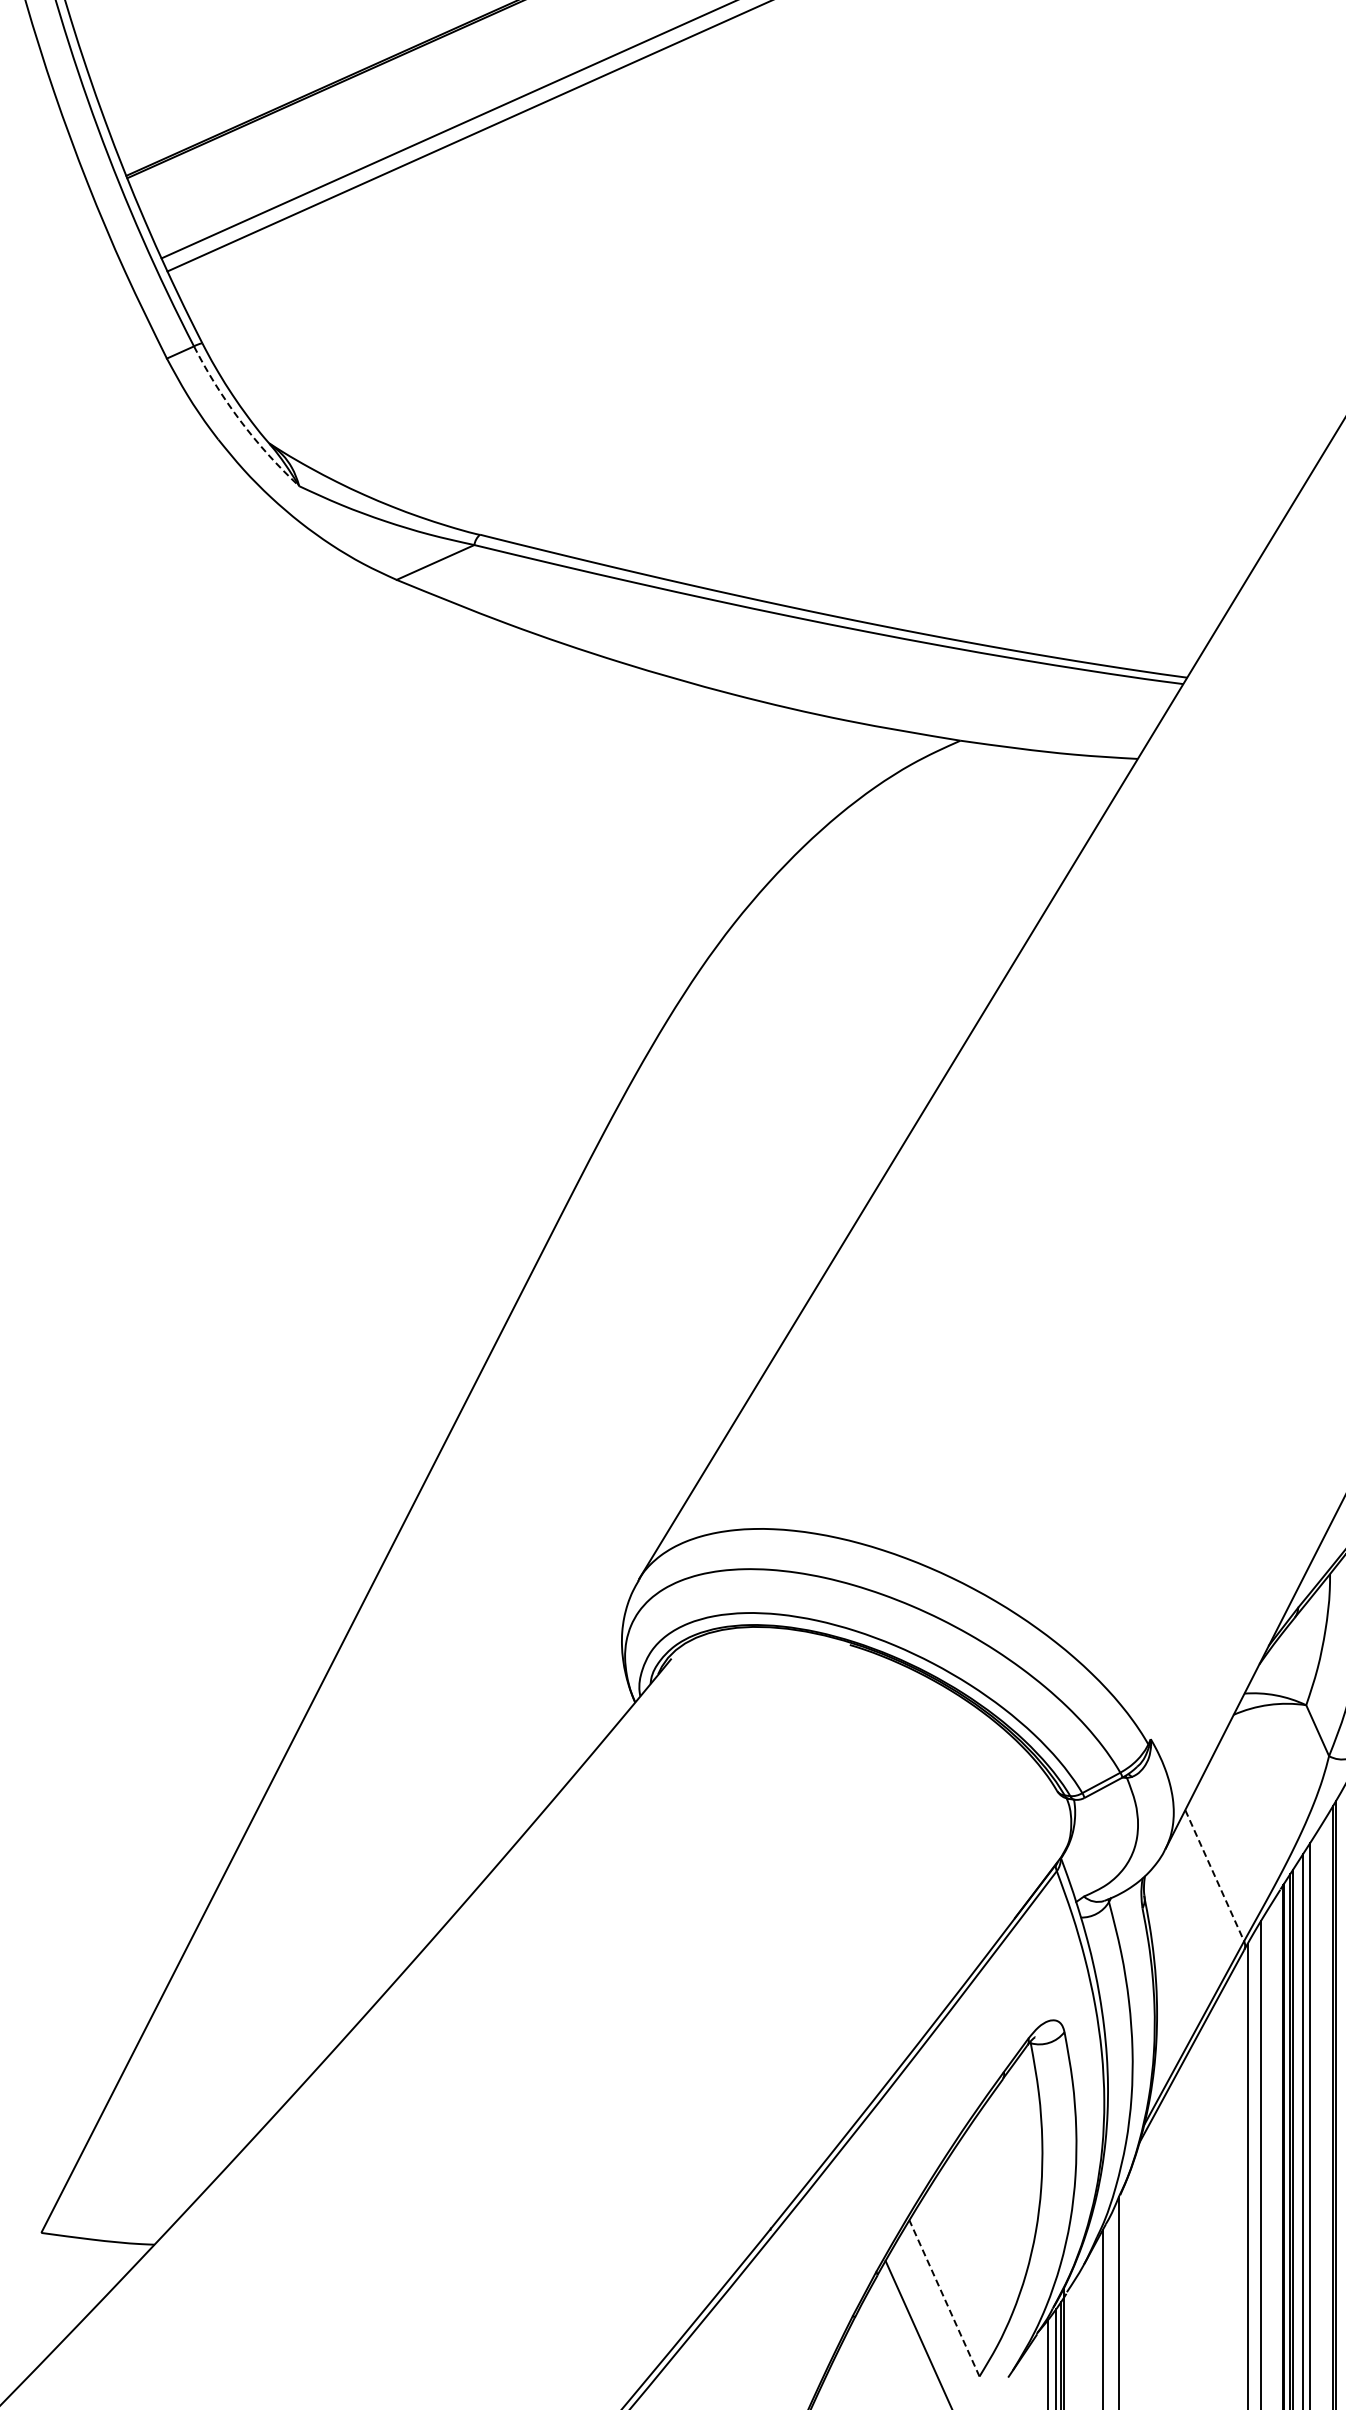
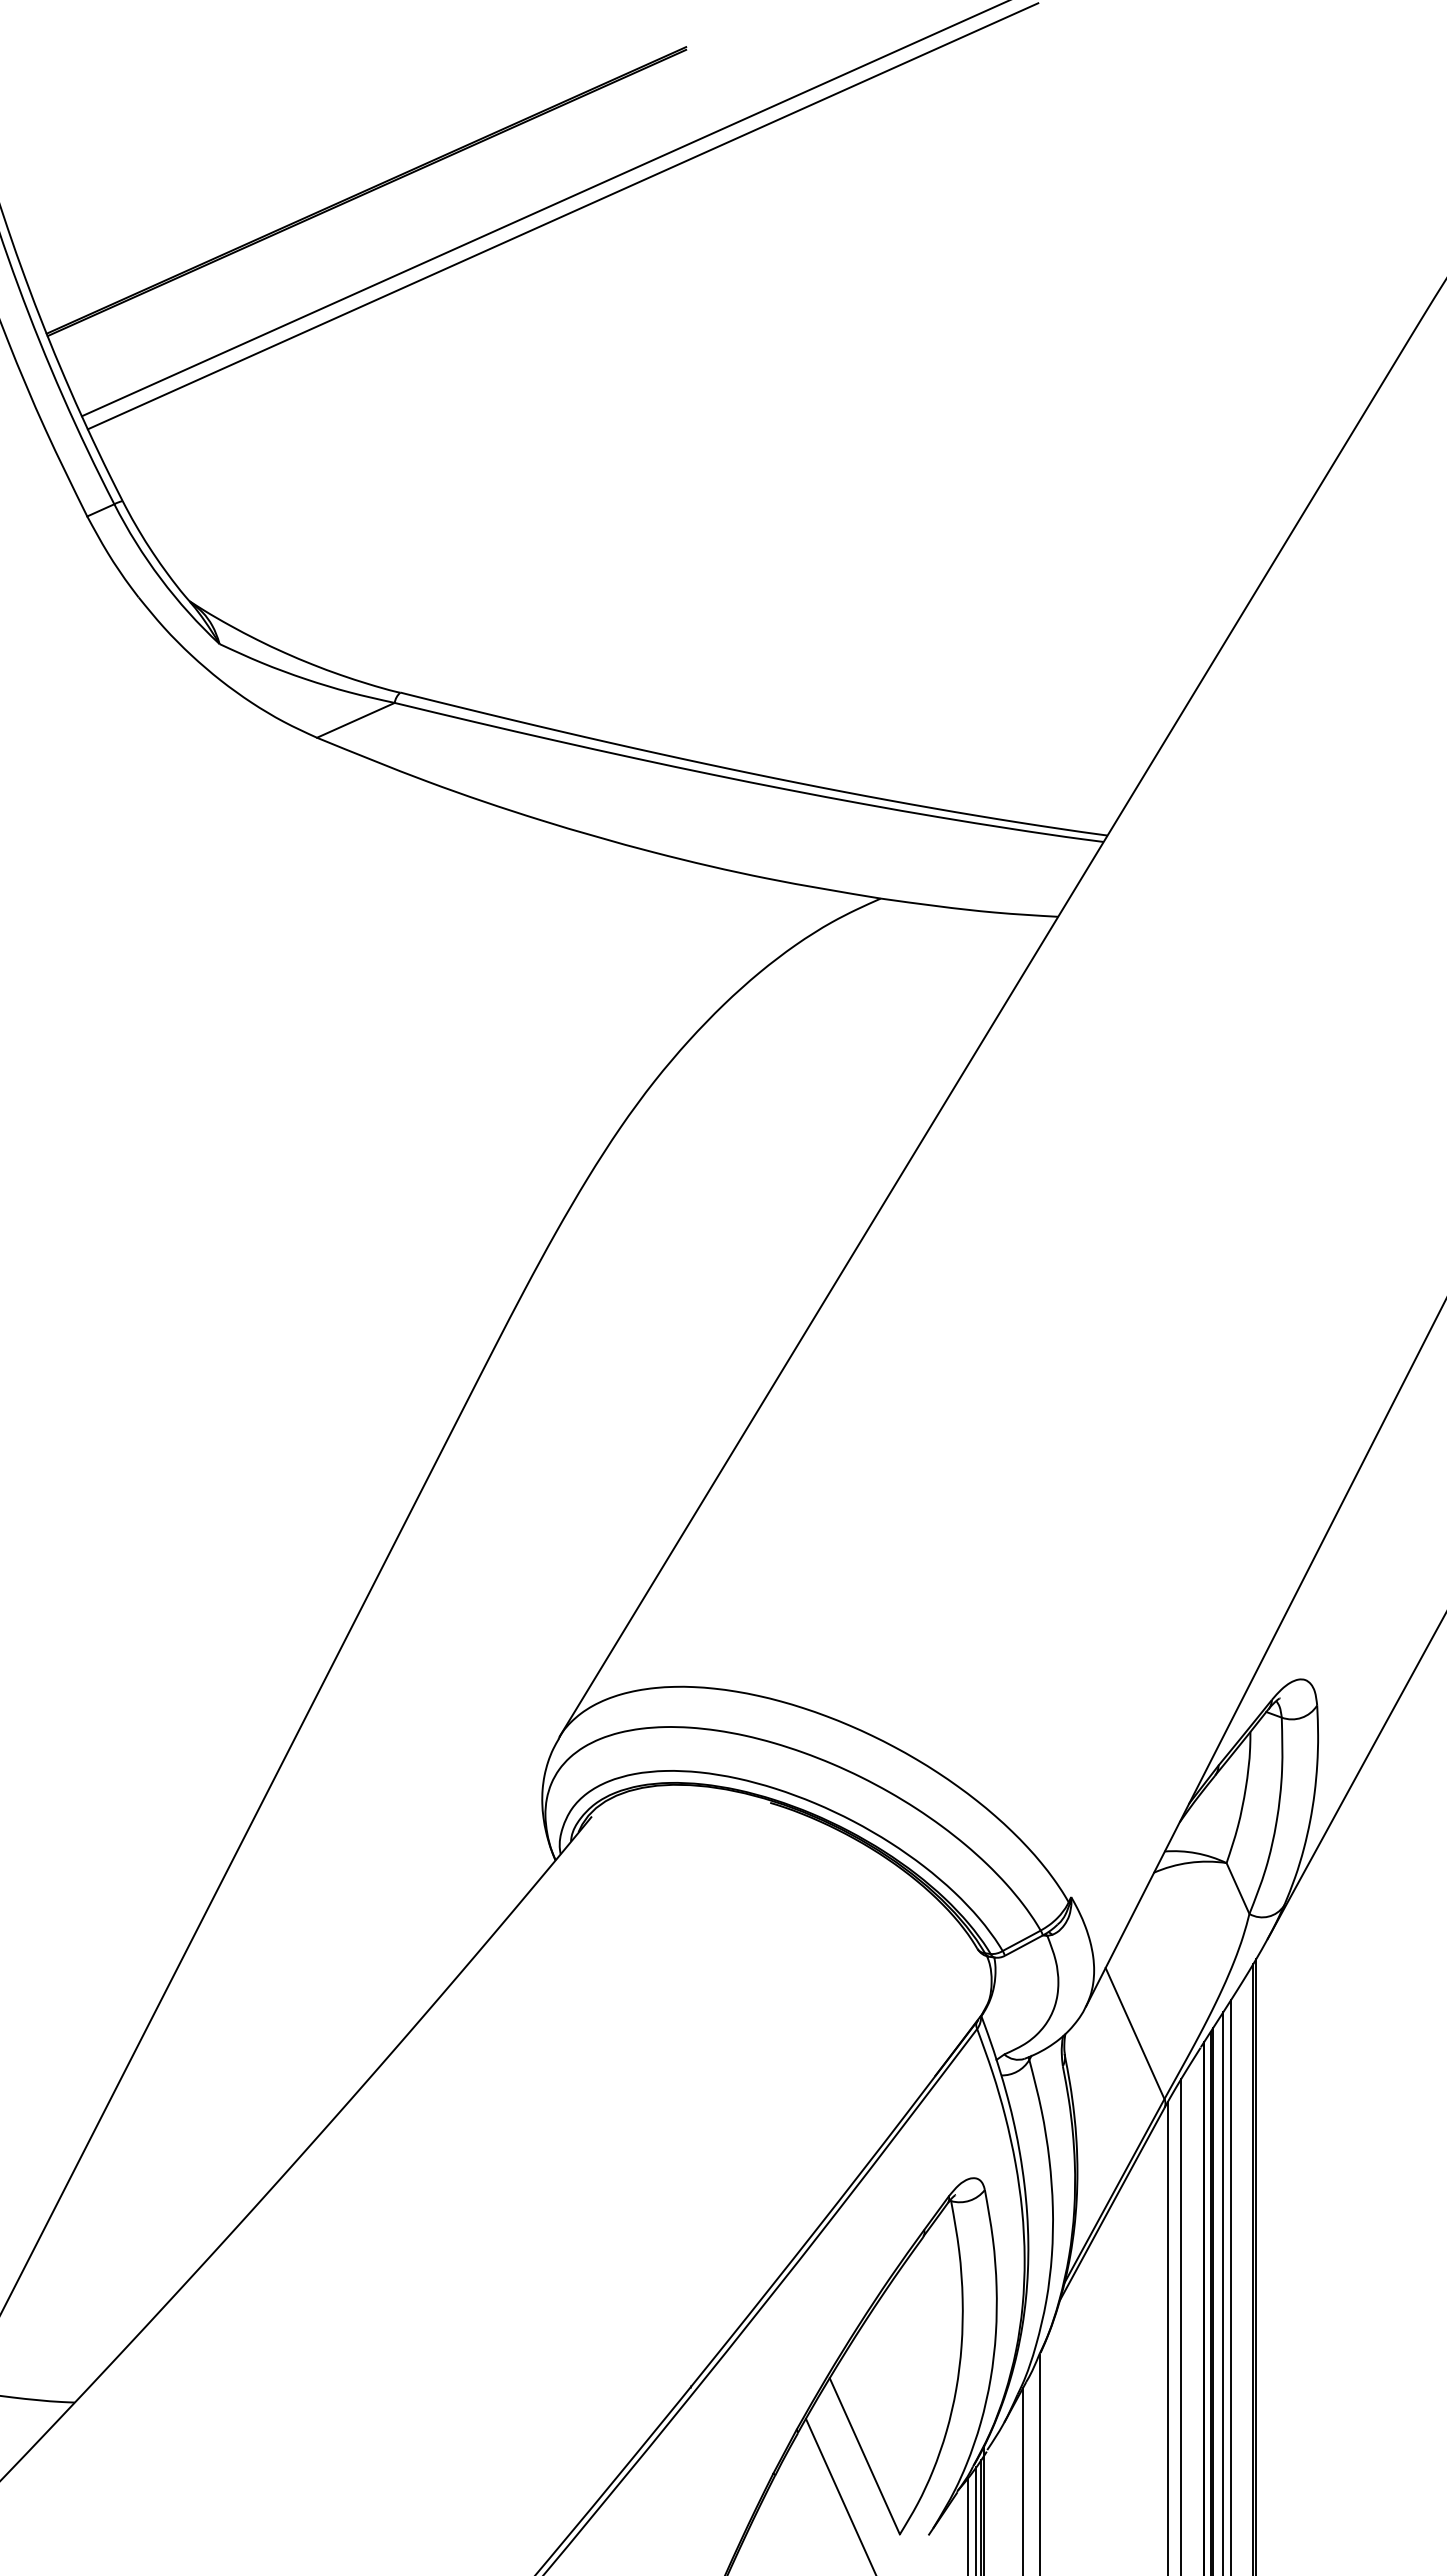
arc: (240, 420) -> (160, 578), dashed -> solid
line: (1215, 1875) -> (1135, 2033), dashed -> solid
line: (944, 2298) -> (864, 2456), dashed -> solid

